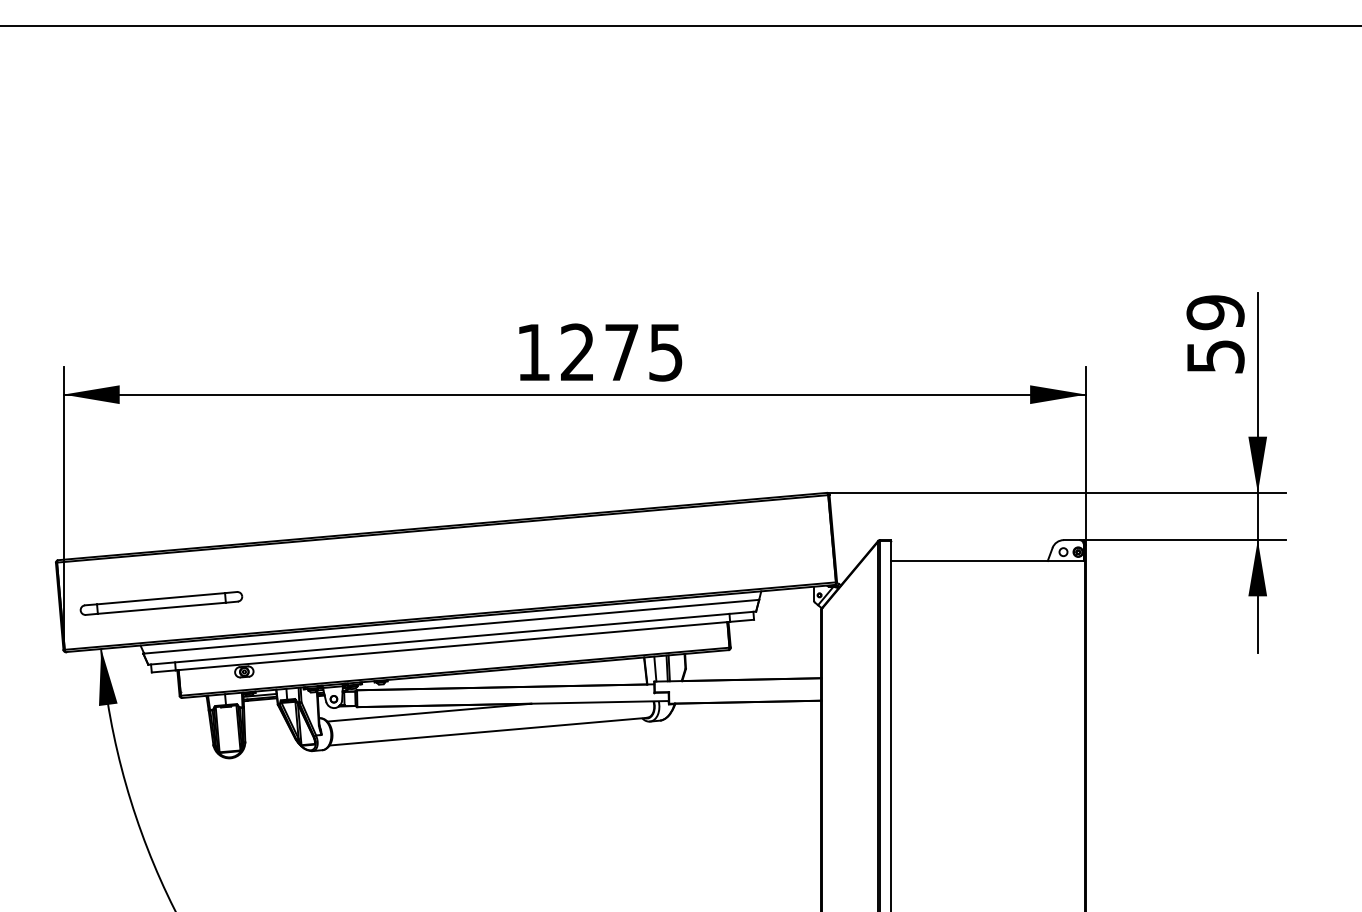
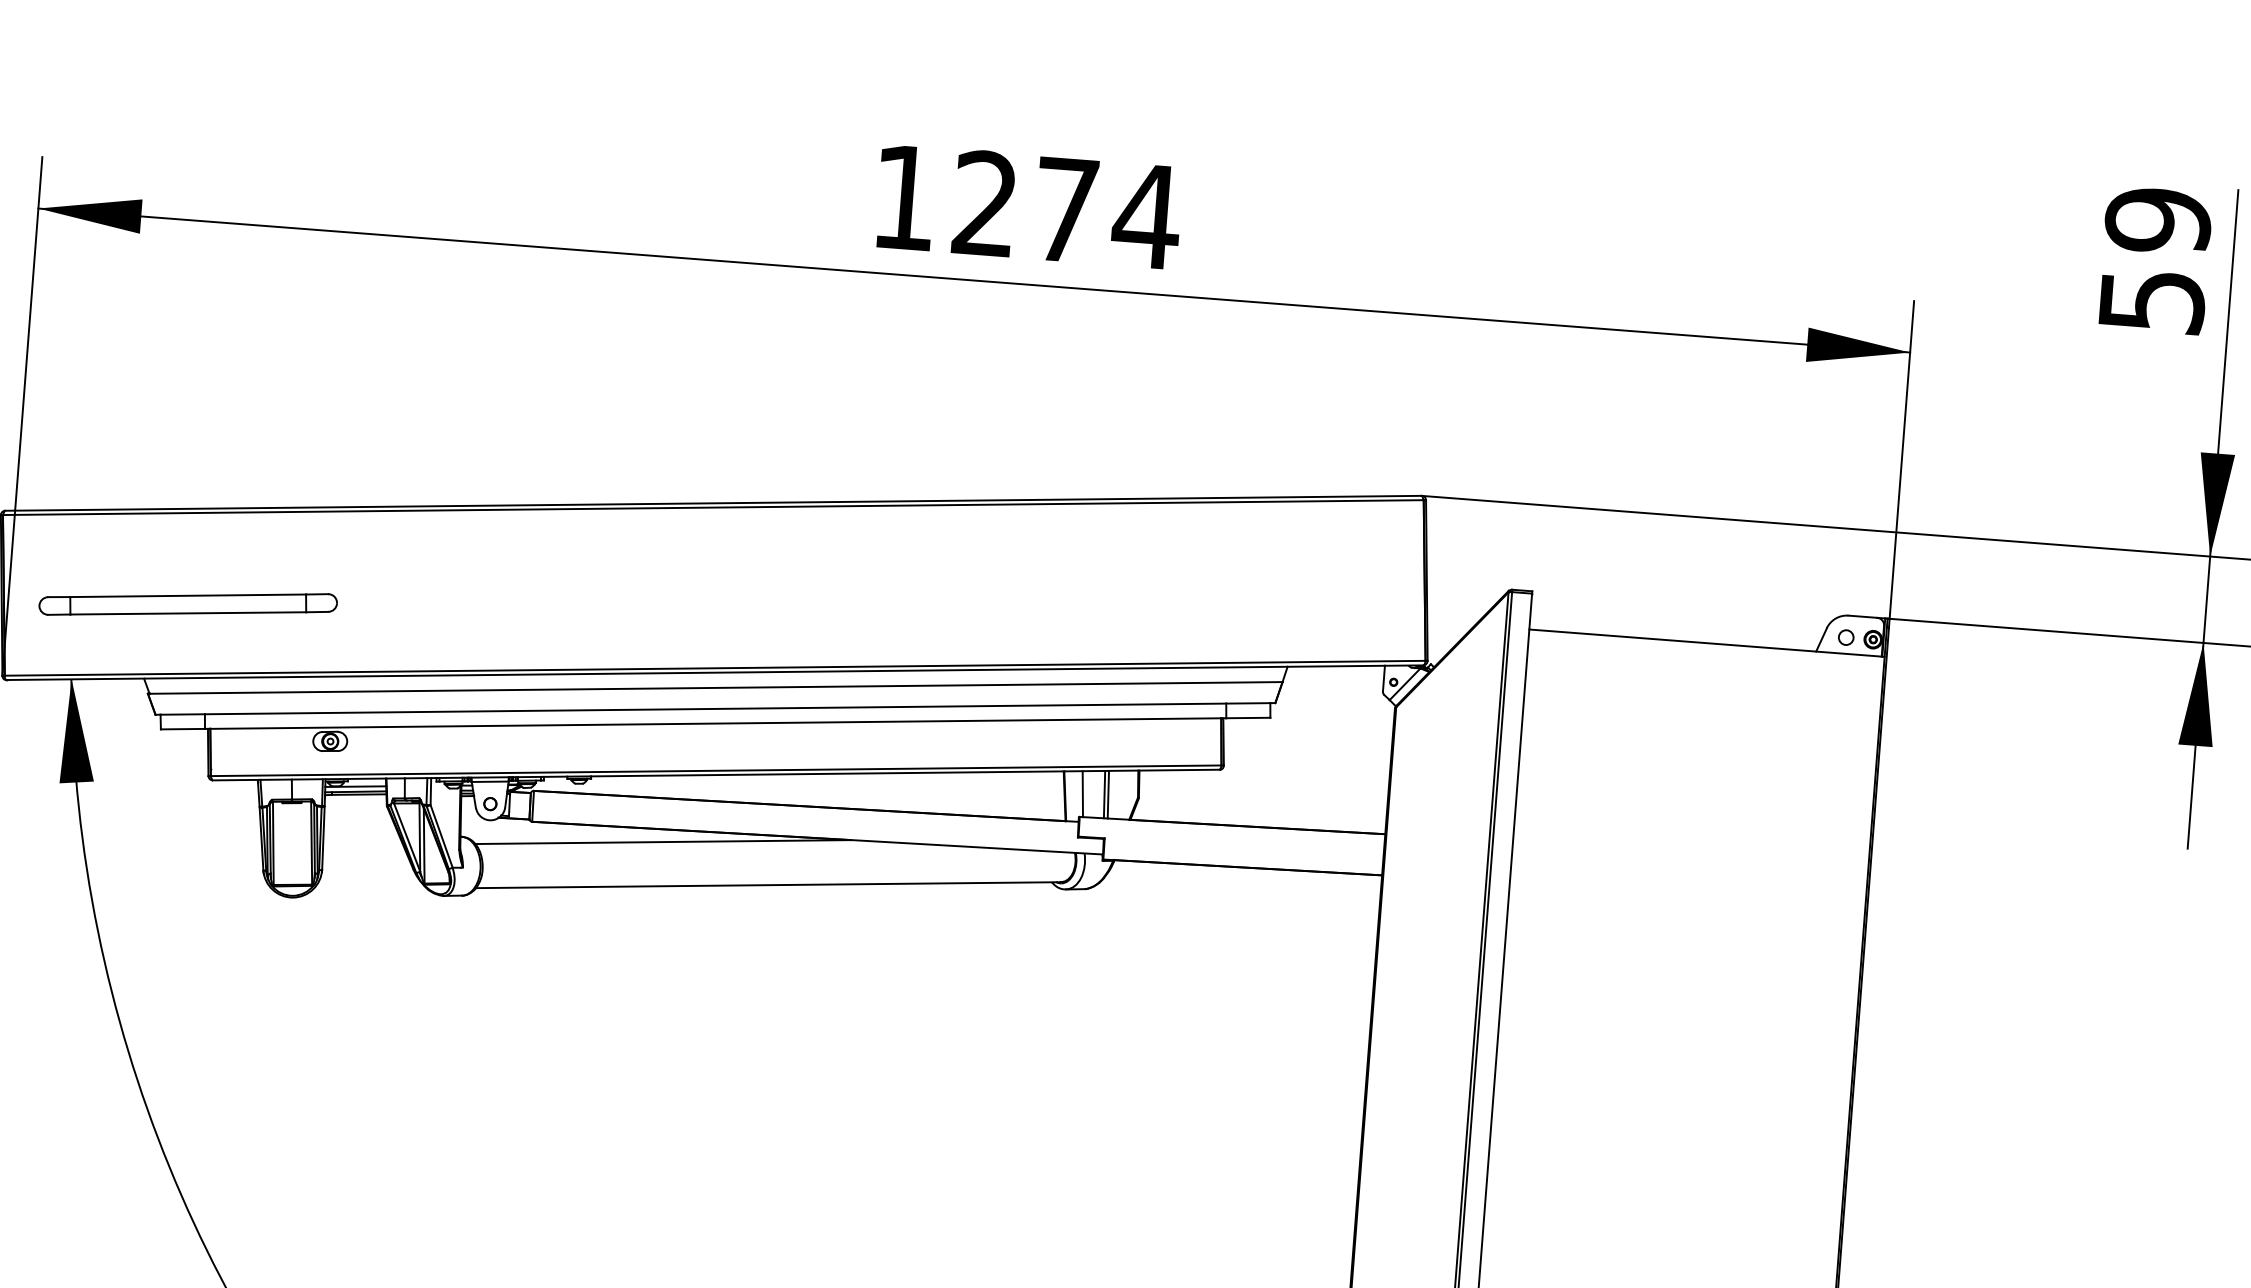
text: (665, 352) -> (1145, 216), 1275 -> 1274

